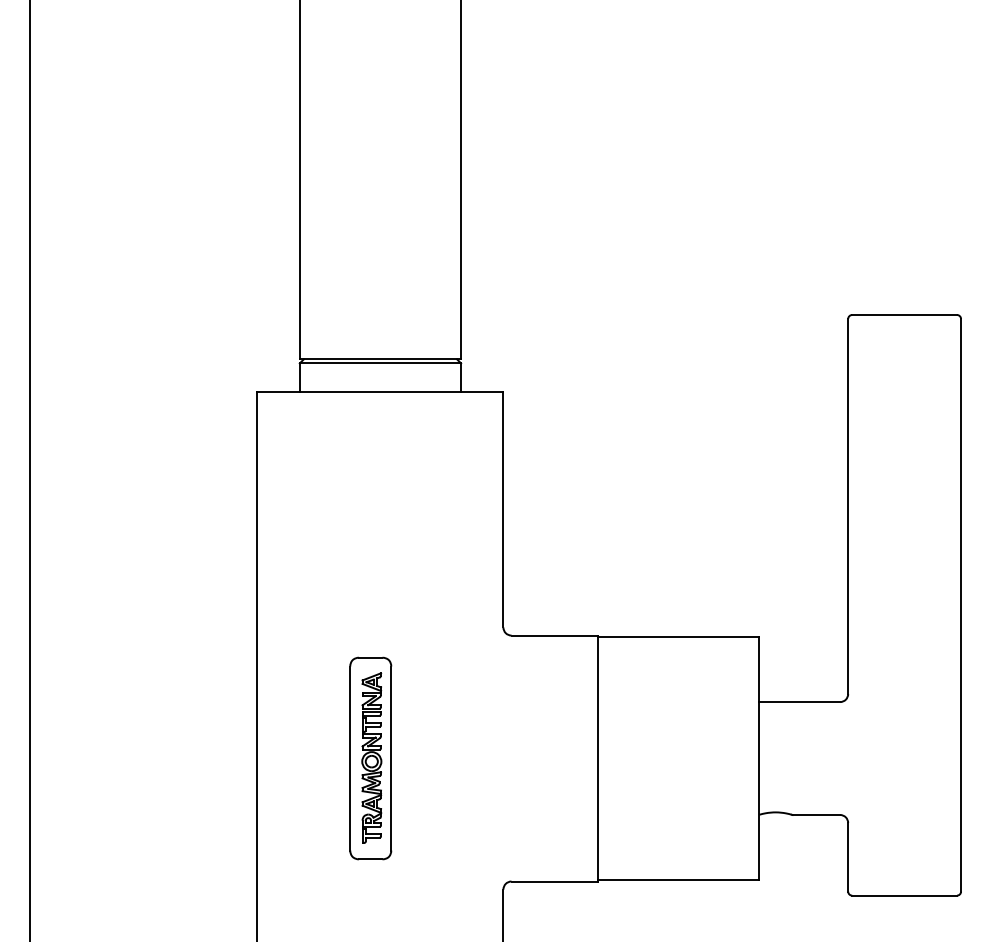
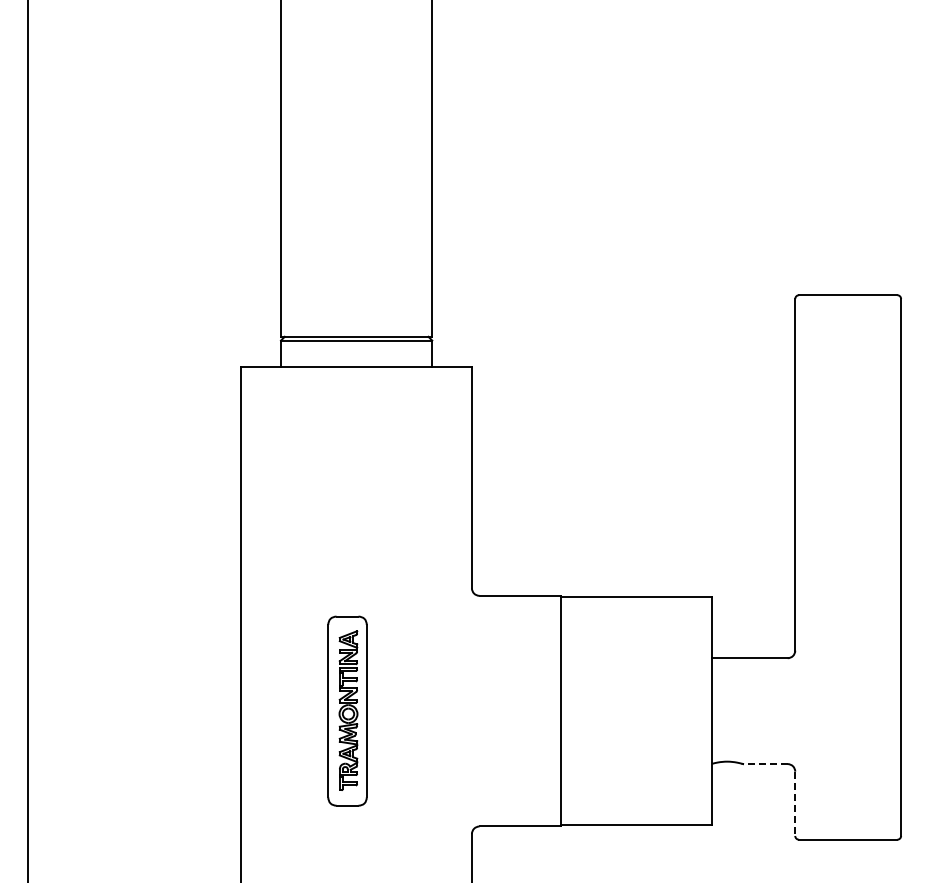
line: (815, 815) -> (764, 764), solid -> dashed
line: (848, 858) -> (795, 804), solid -> dashed

